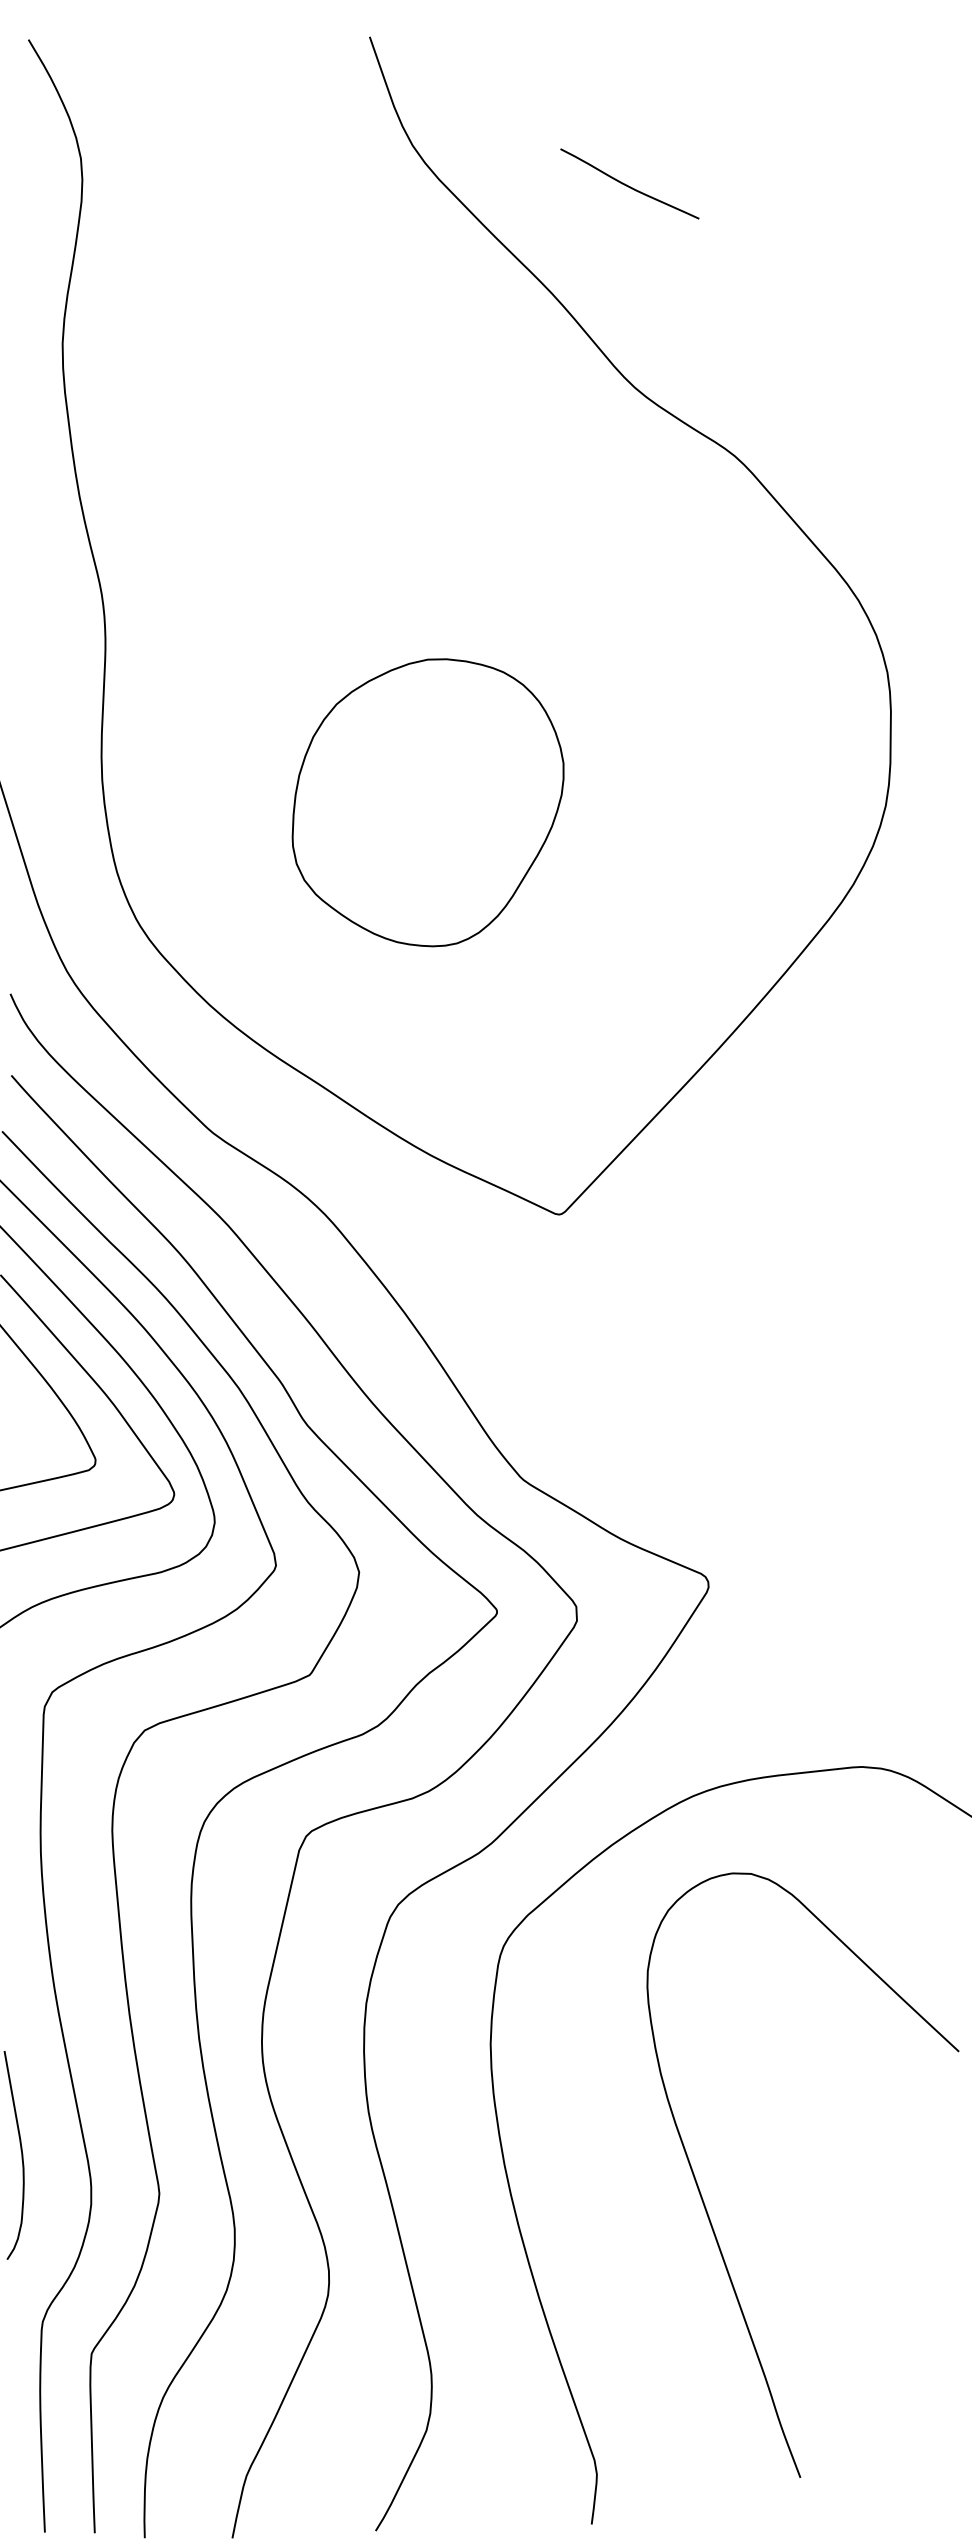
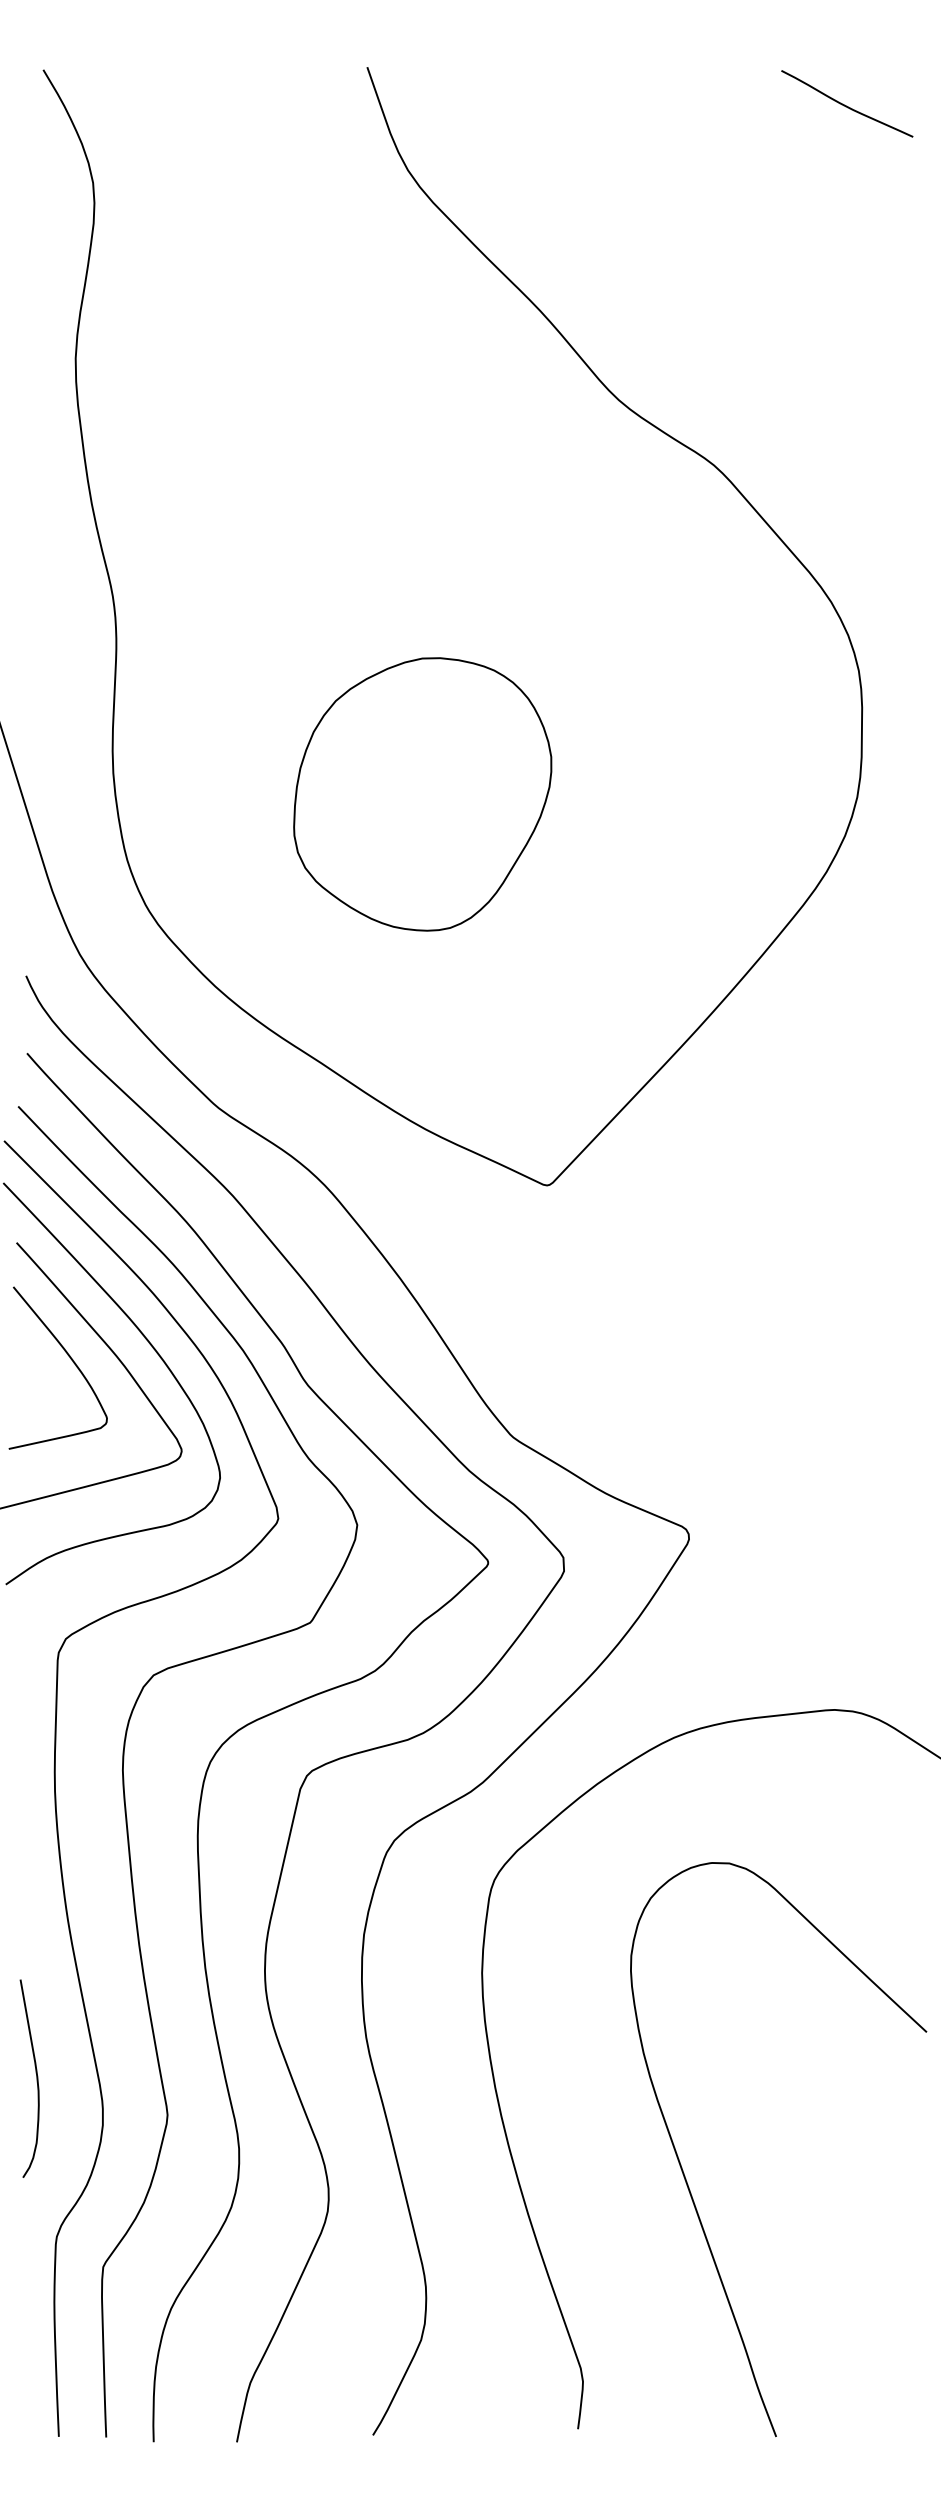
curve: (629, 185) -> (846, 105), moved
curve: (705, 2205) -> (686, 2178), moved

